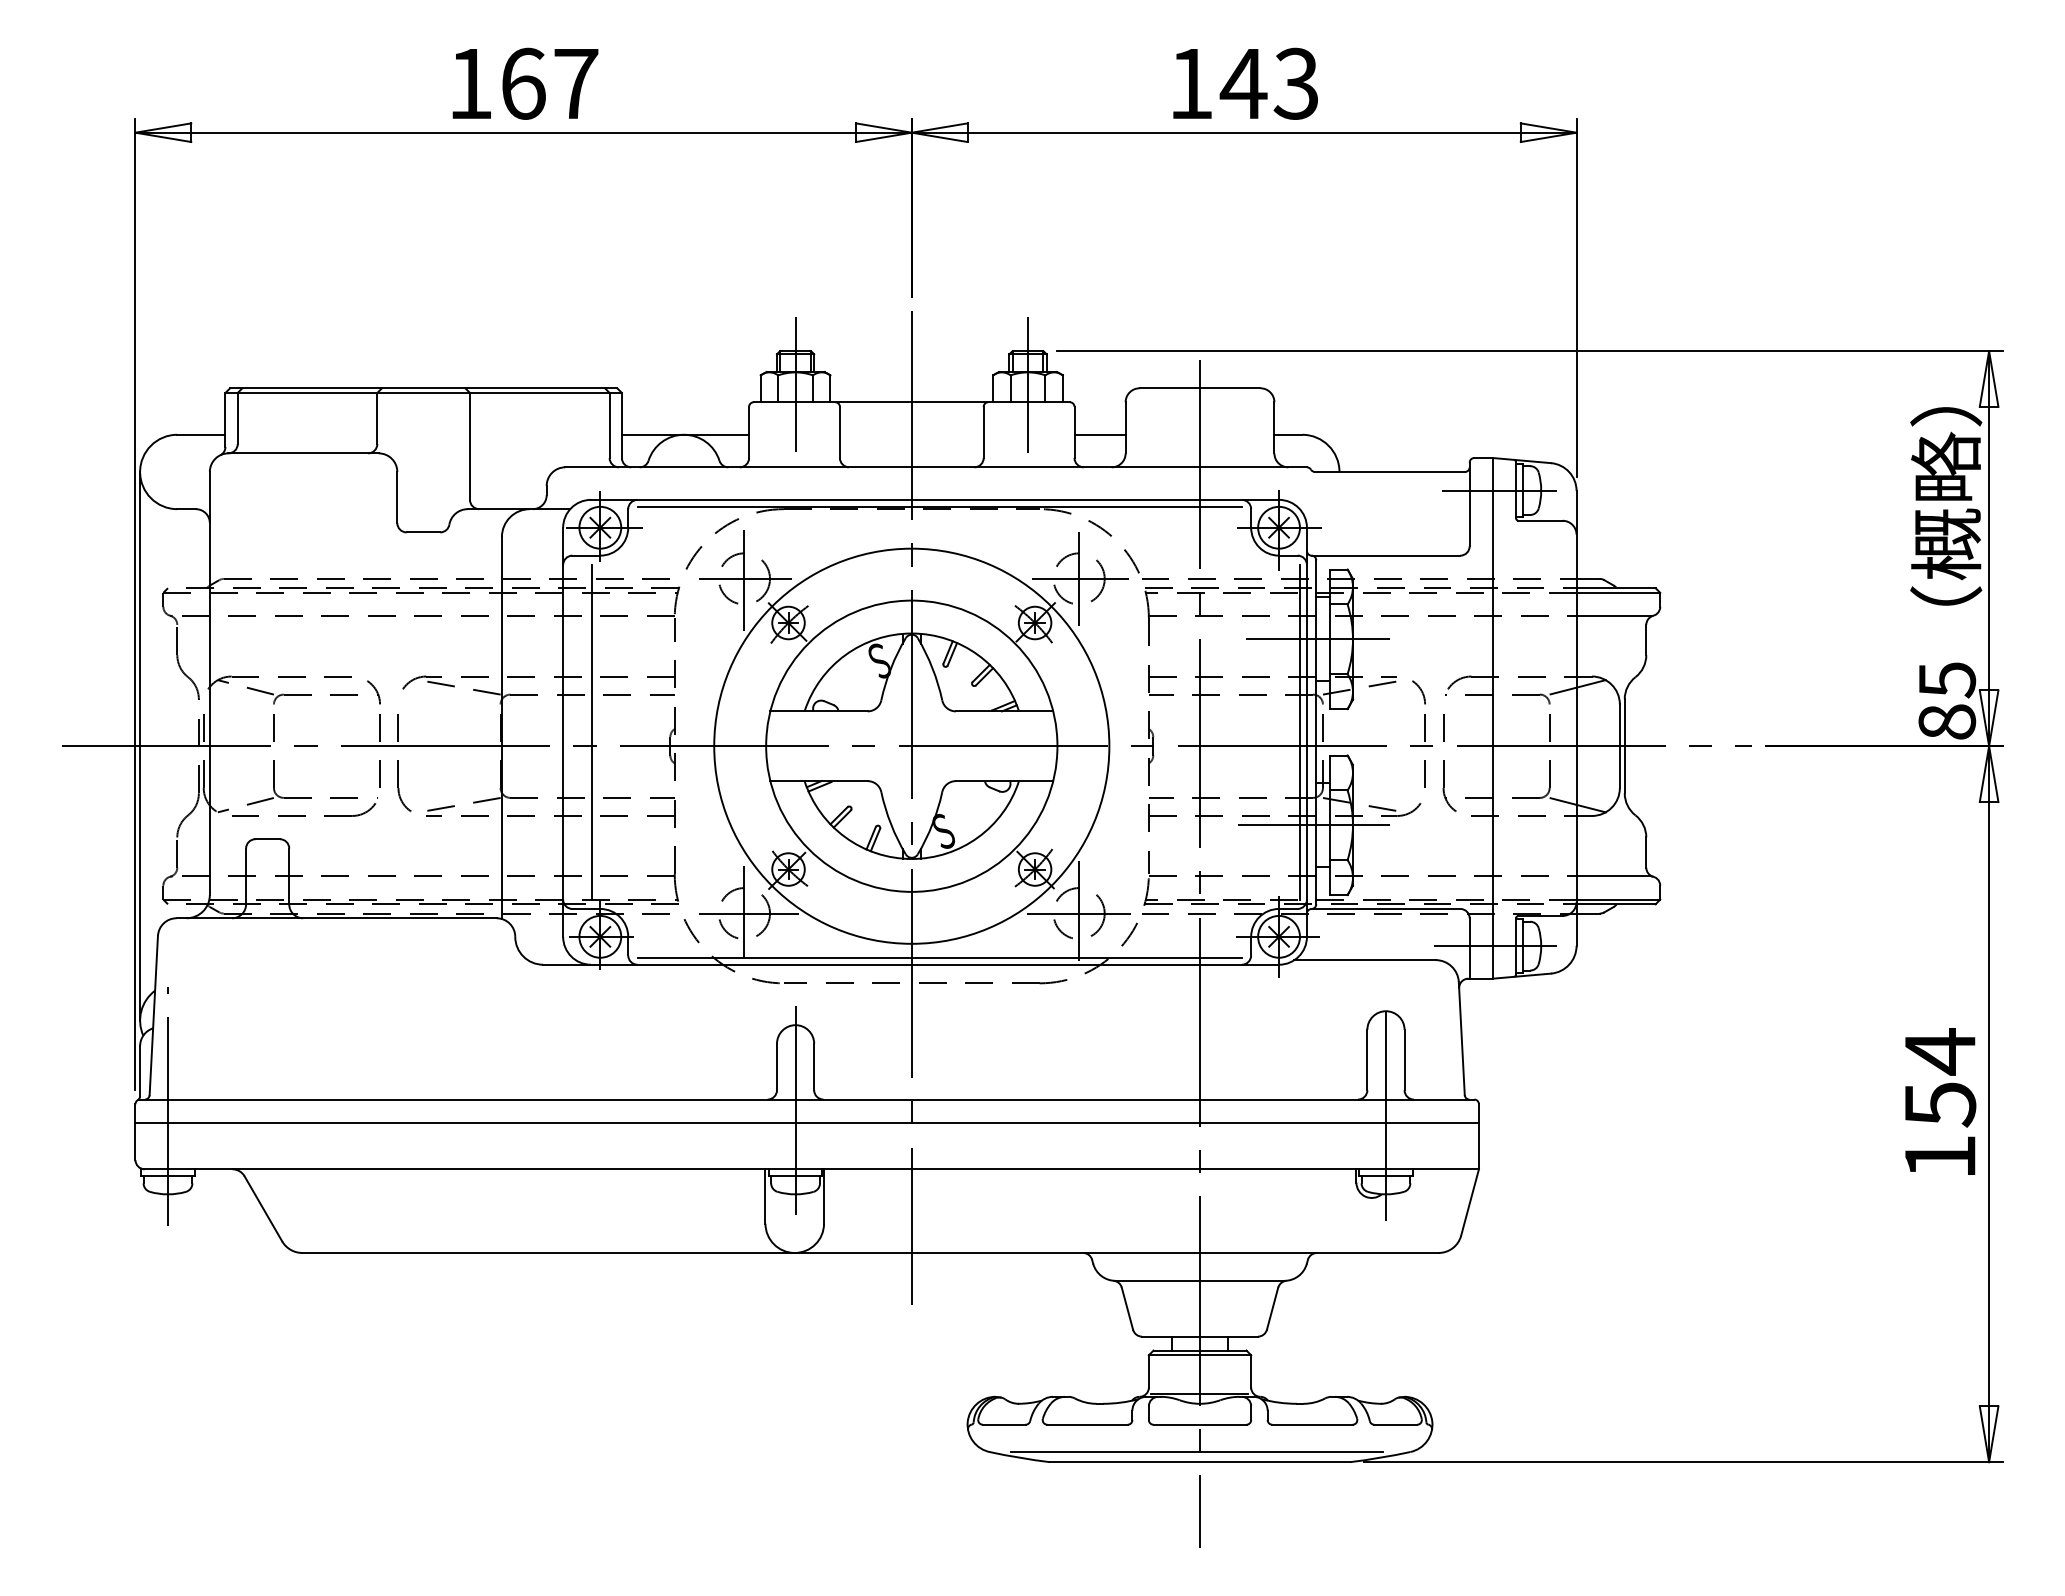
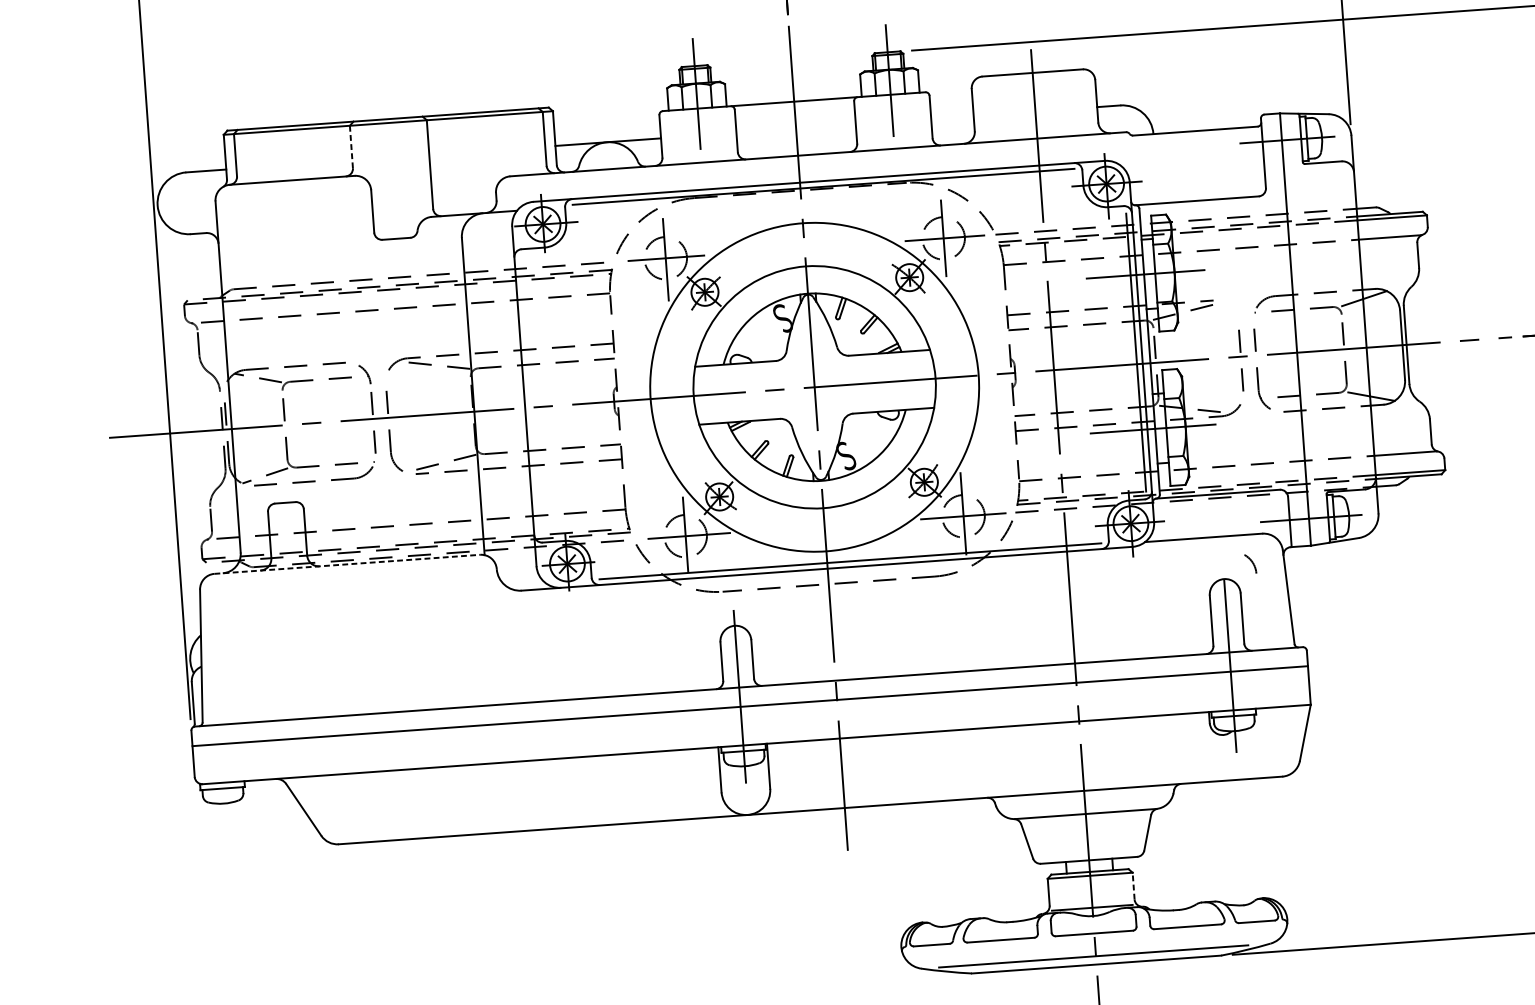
line: (377, 418) -> (351, 146), solid -> dashed
line: (1099, 434) -> (951, 117), removed
arc: (1420, 691) -> (1251, 563), moved
line: (591, 731) -> (547, 394), removed
line: (140, 745) -> (174, 432), removed
line: (337, 918) -> (348, 564), solid -> dashed
line: (168, 1106) -> (218, 730), removed
line: (1251, 1370) -> (1133, 885), solid -> dashed

